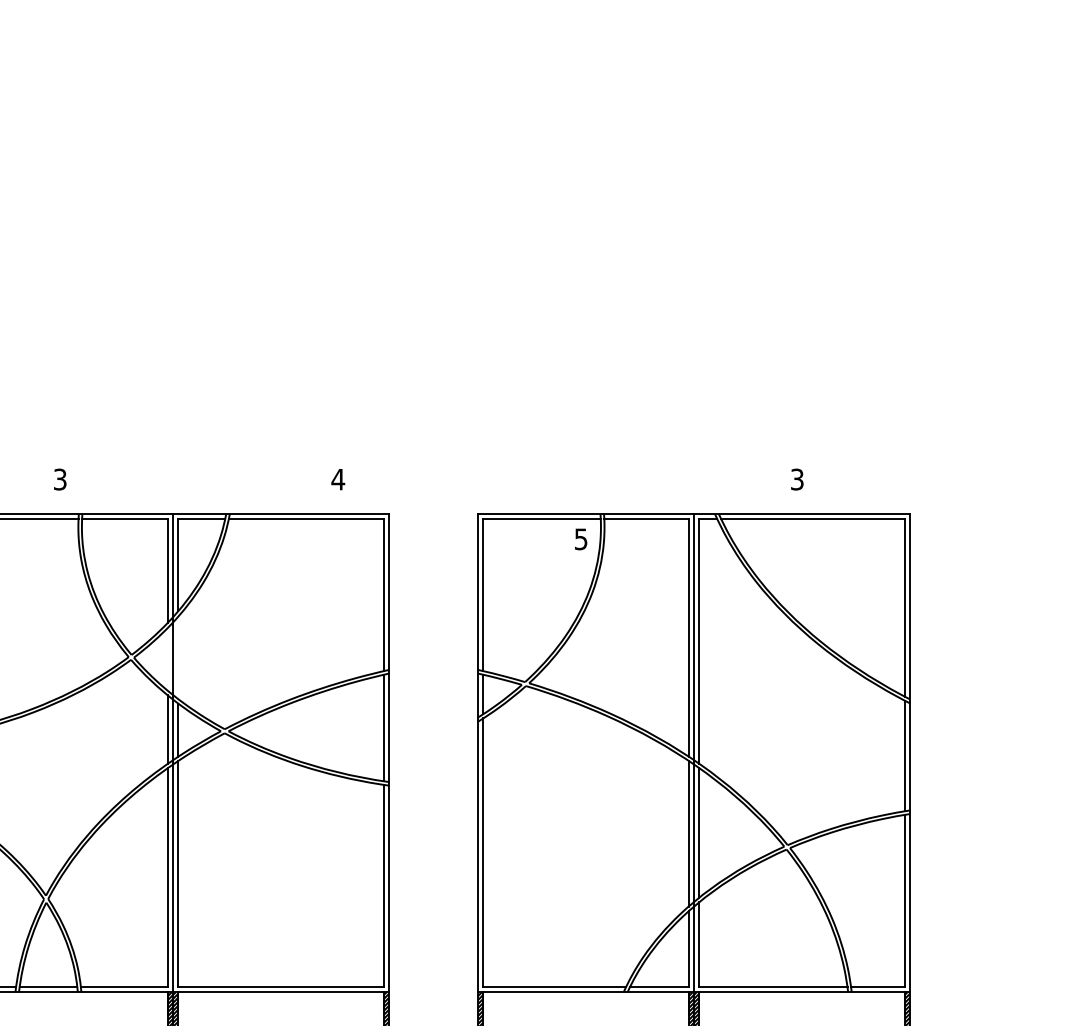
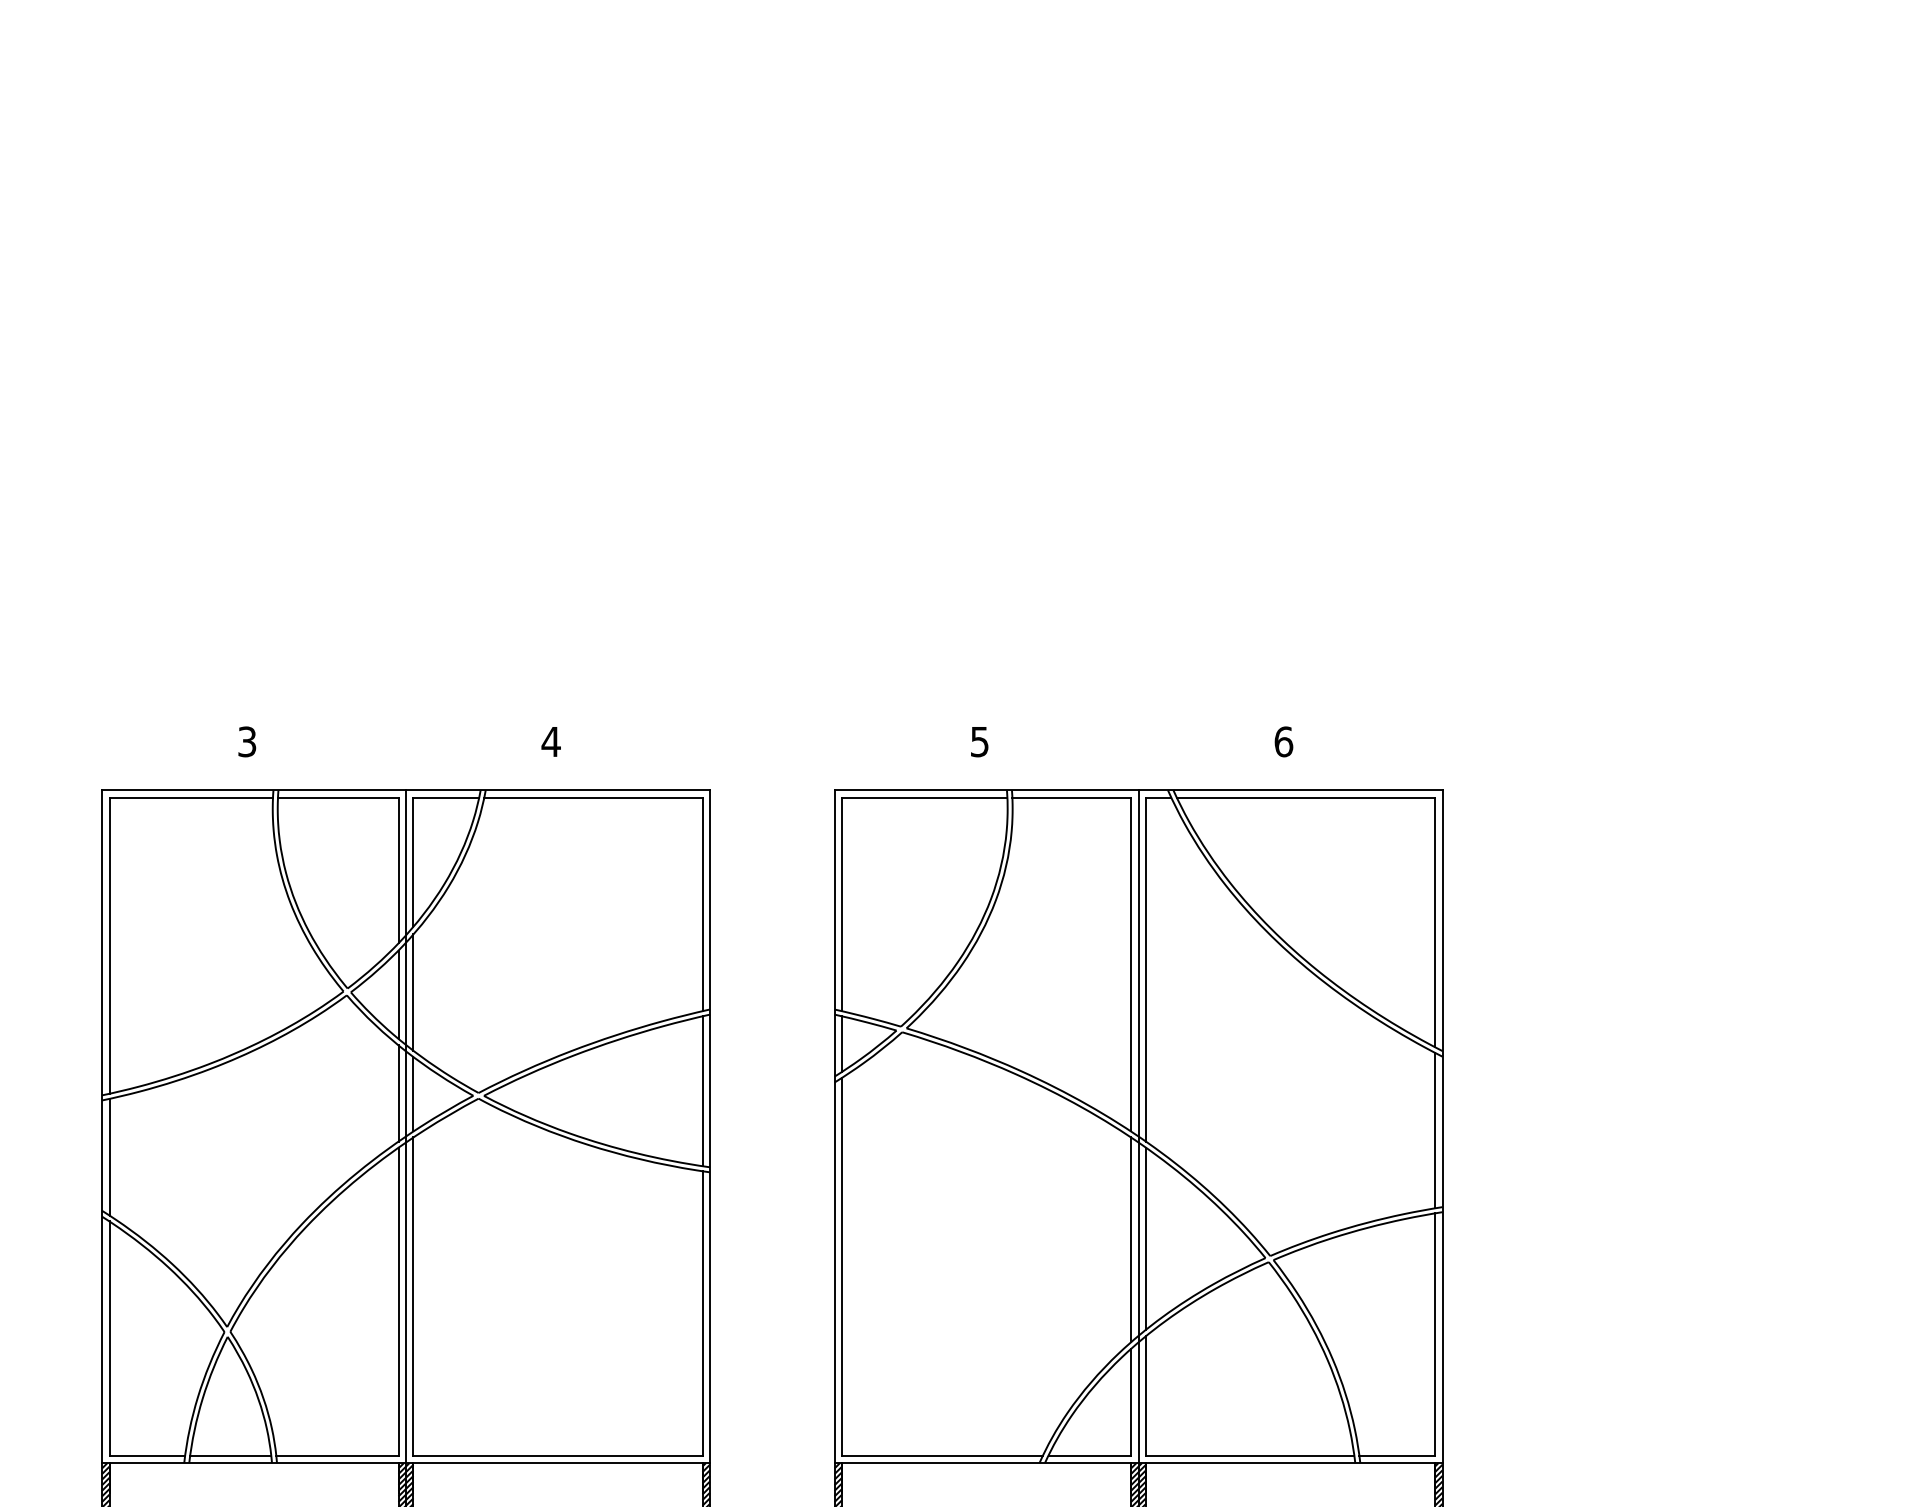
text: (337, 479) -> (550, 741), moved
text: (797, 479) -> (1283, 741), 3 -> 6
text: (580, 539) -> (979, 742), moved
line: (178, 657) -> (413, 992), added
line: (167, 659) -> (398, 994), added

